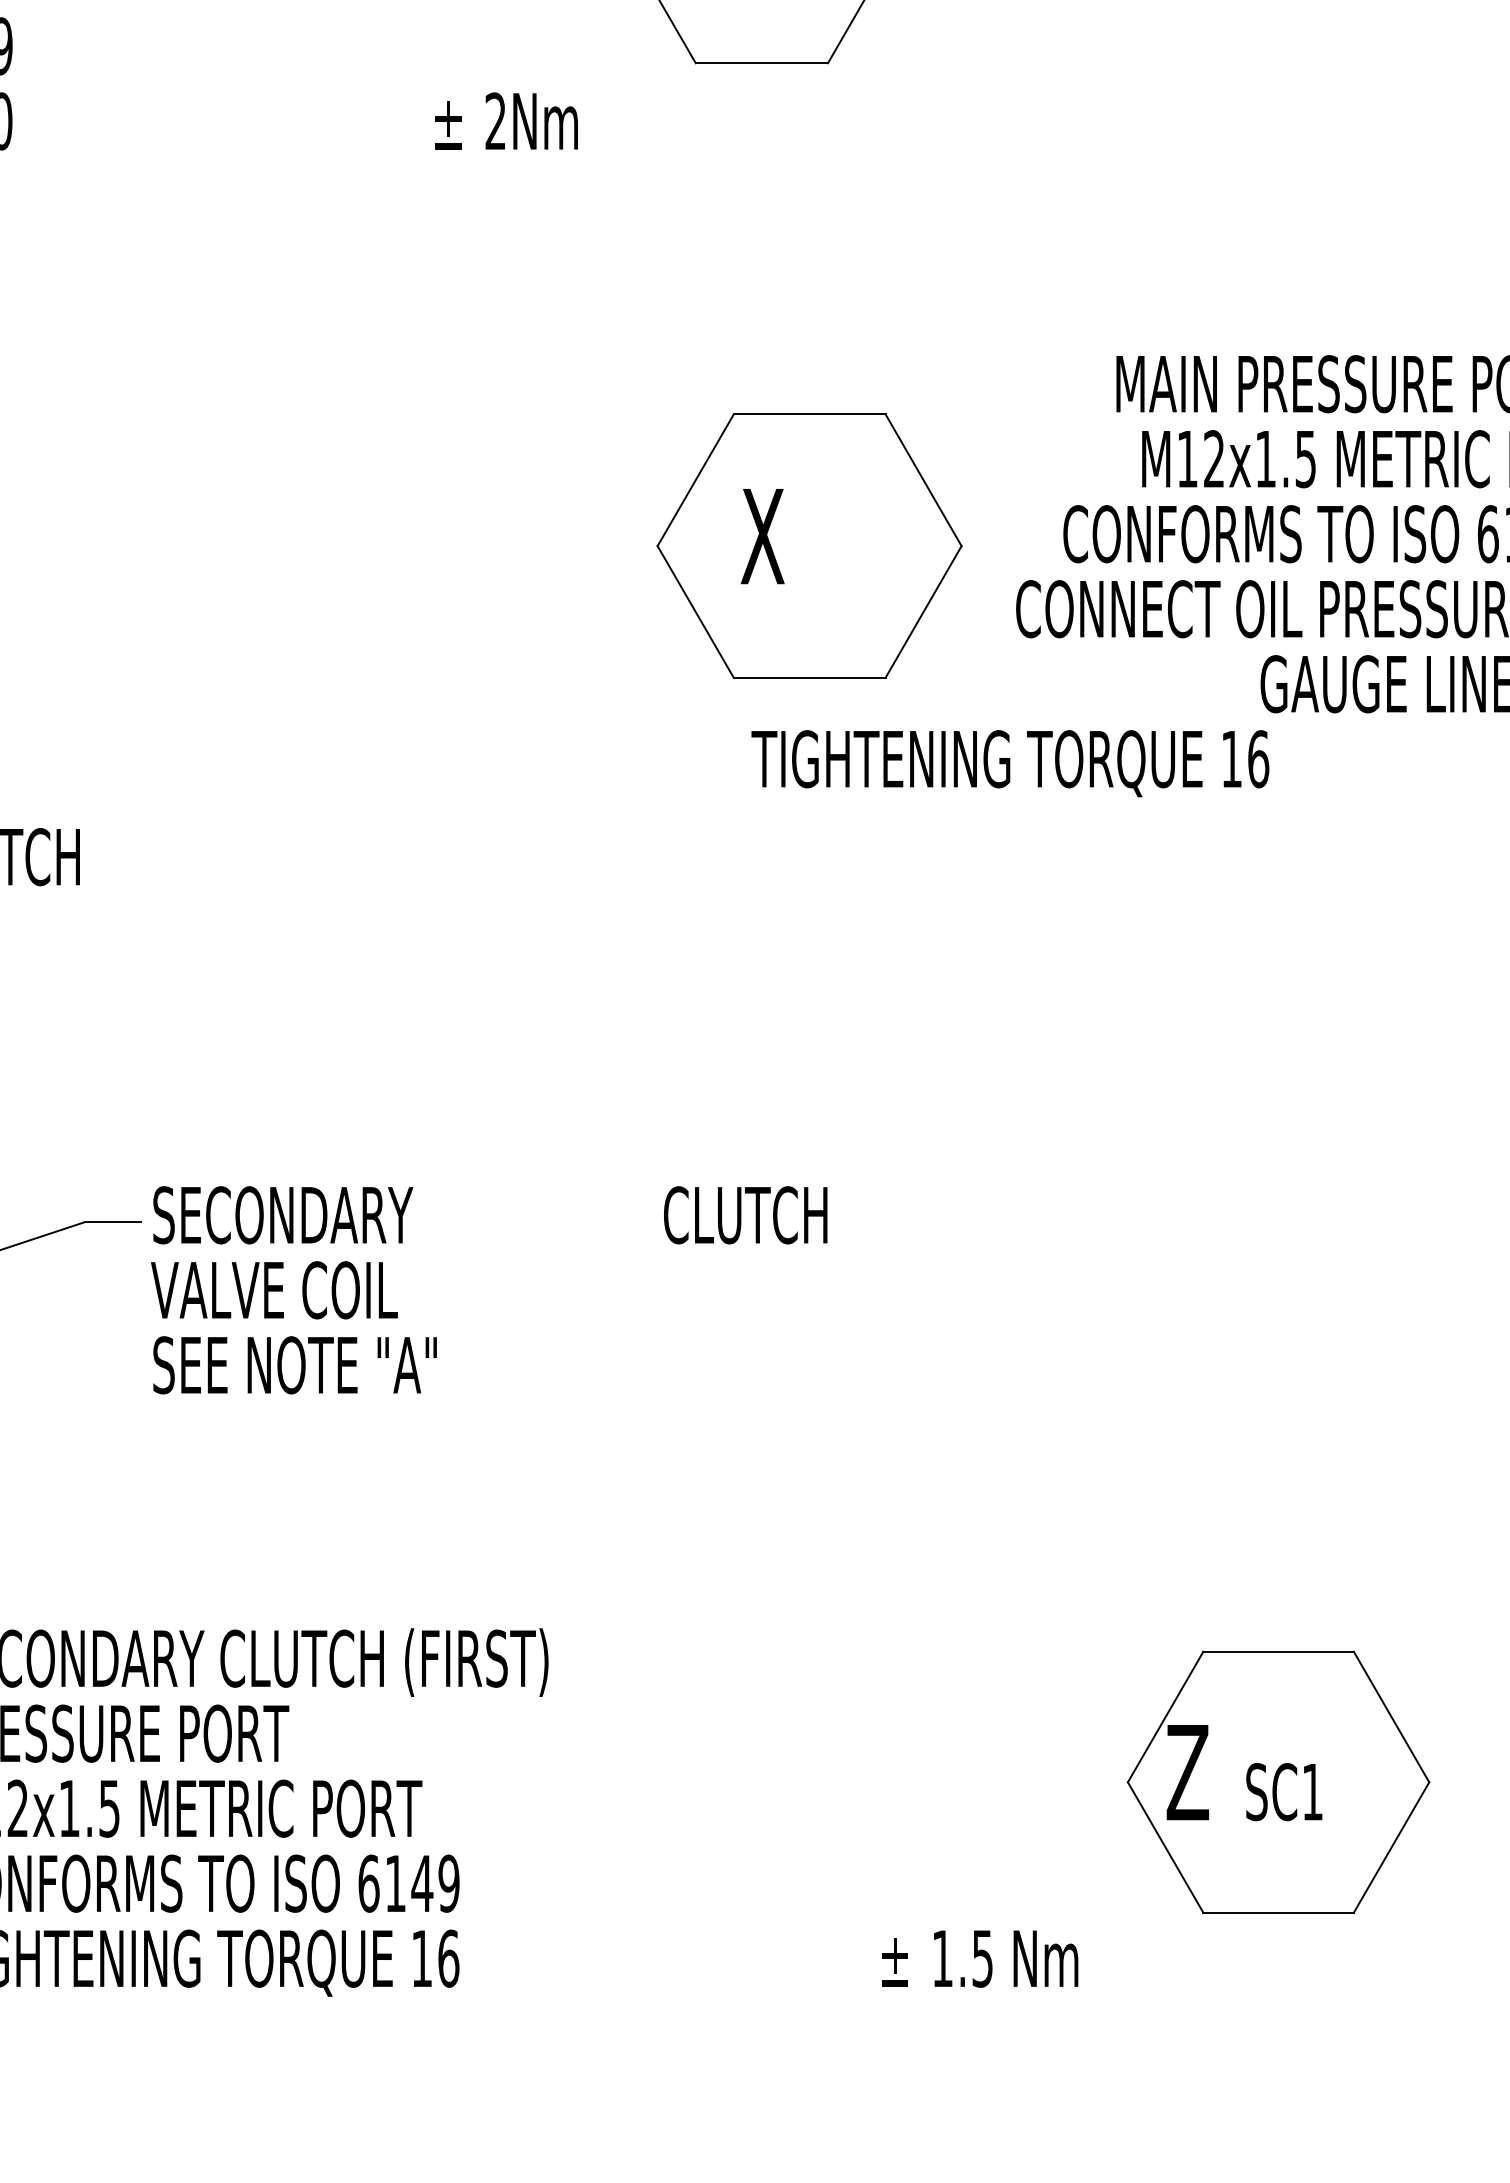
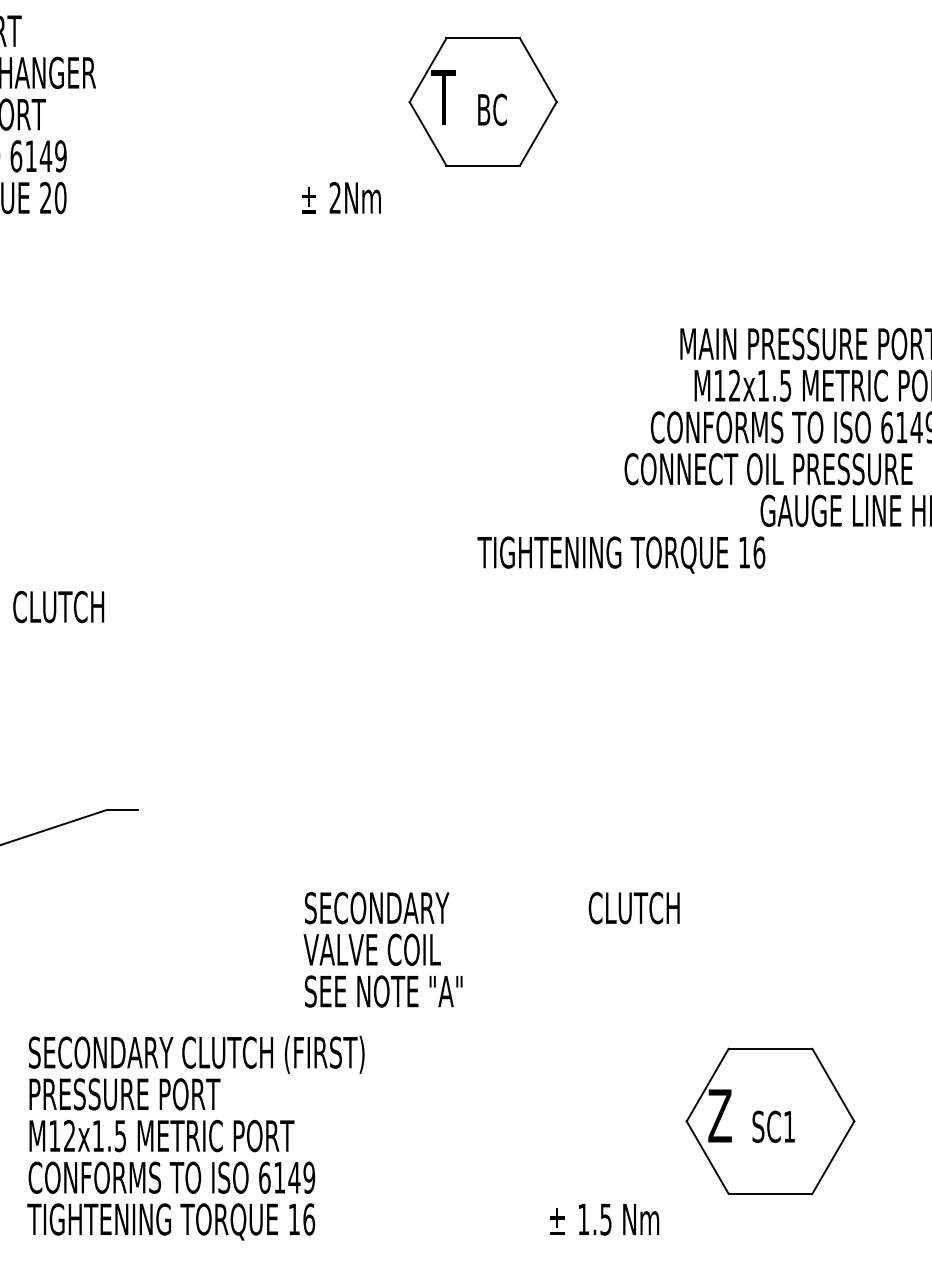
part: (809, 545) -> (509, 433), removed
text: (488, 1289) -> (491, 949), moved

